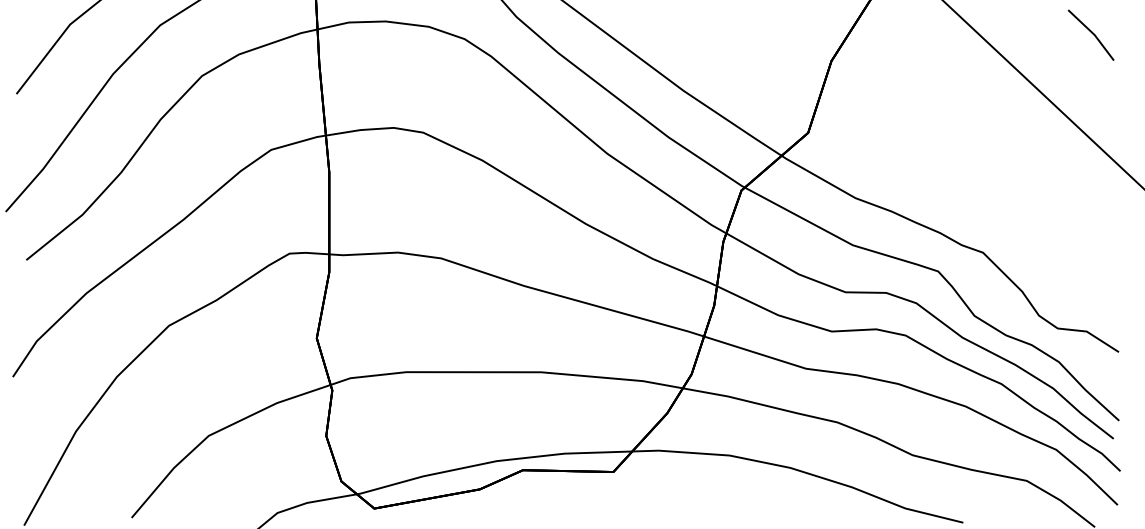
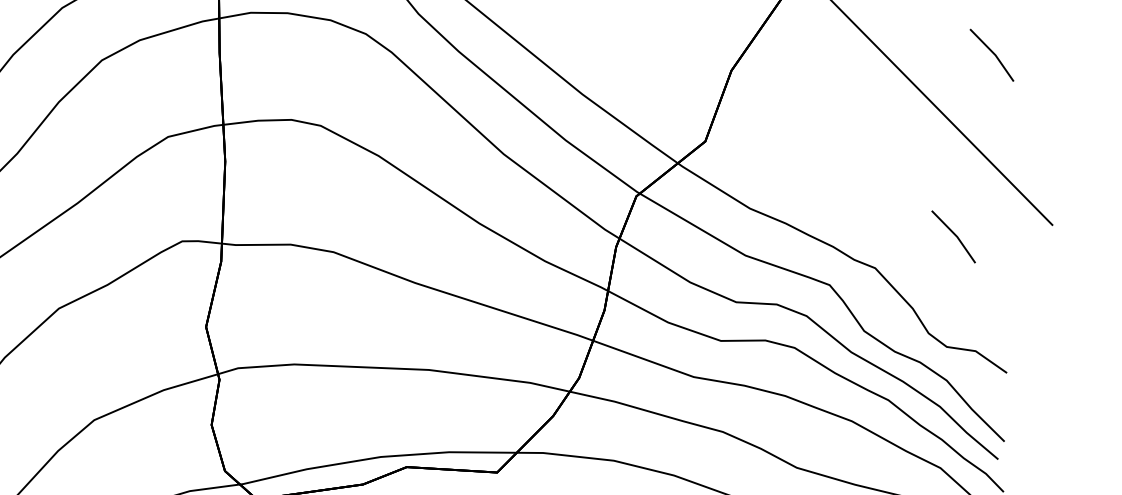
line: (1060, 216) -> (954, 235), added

